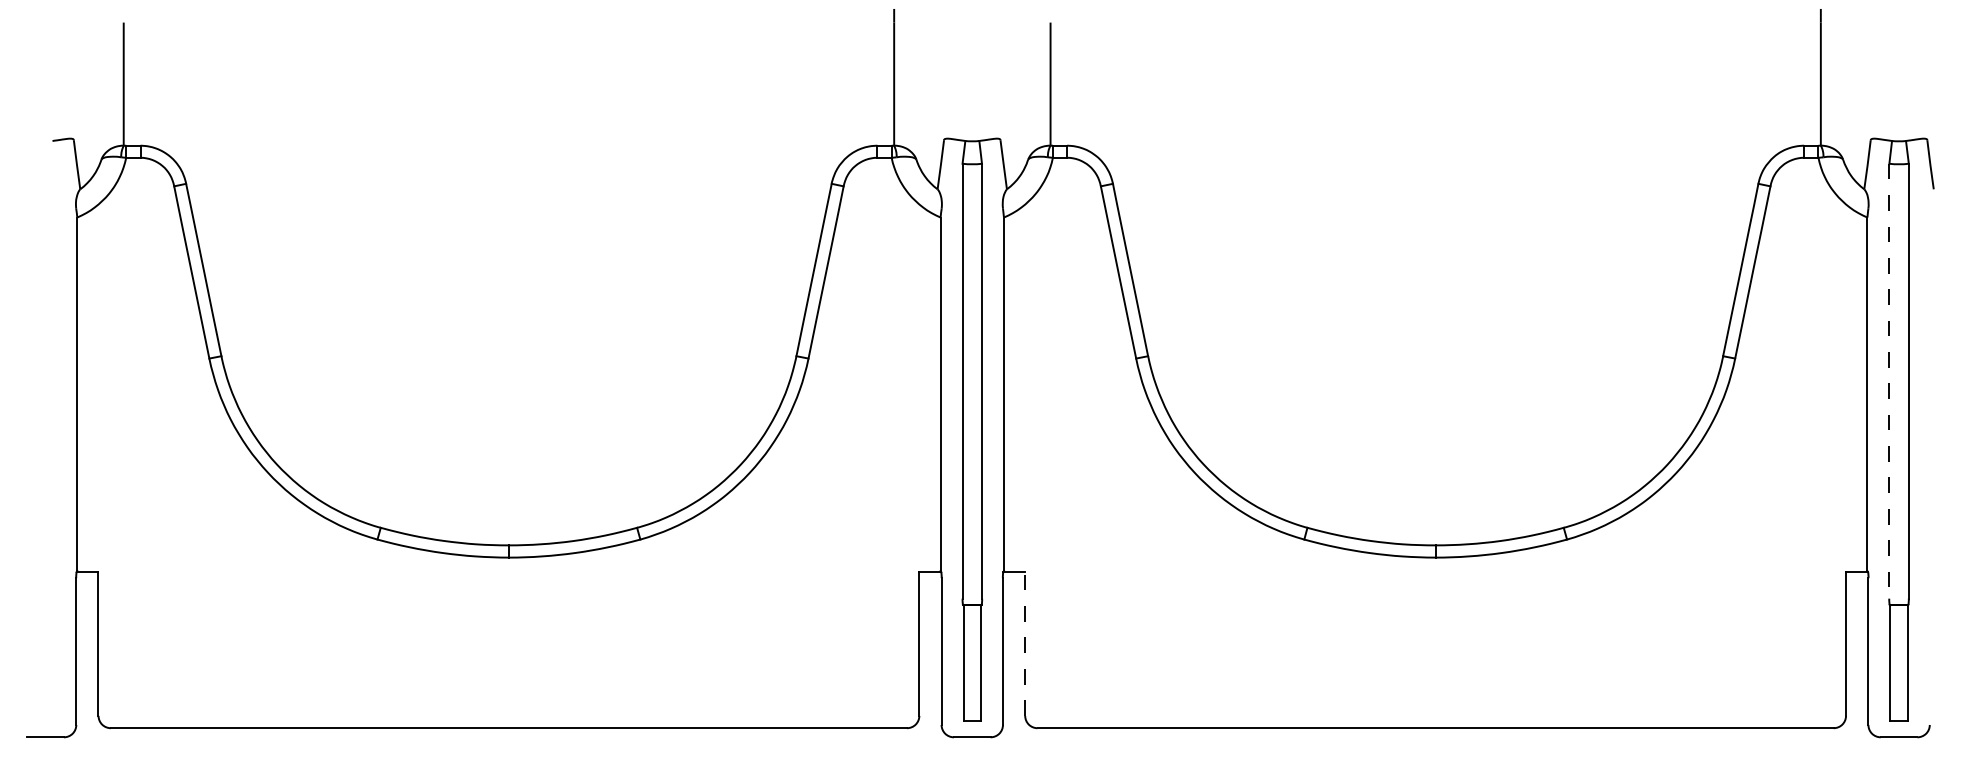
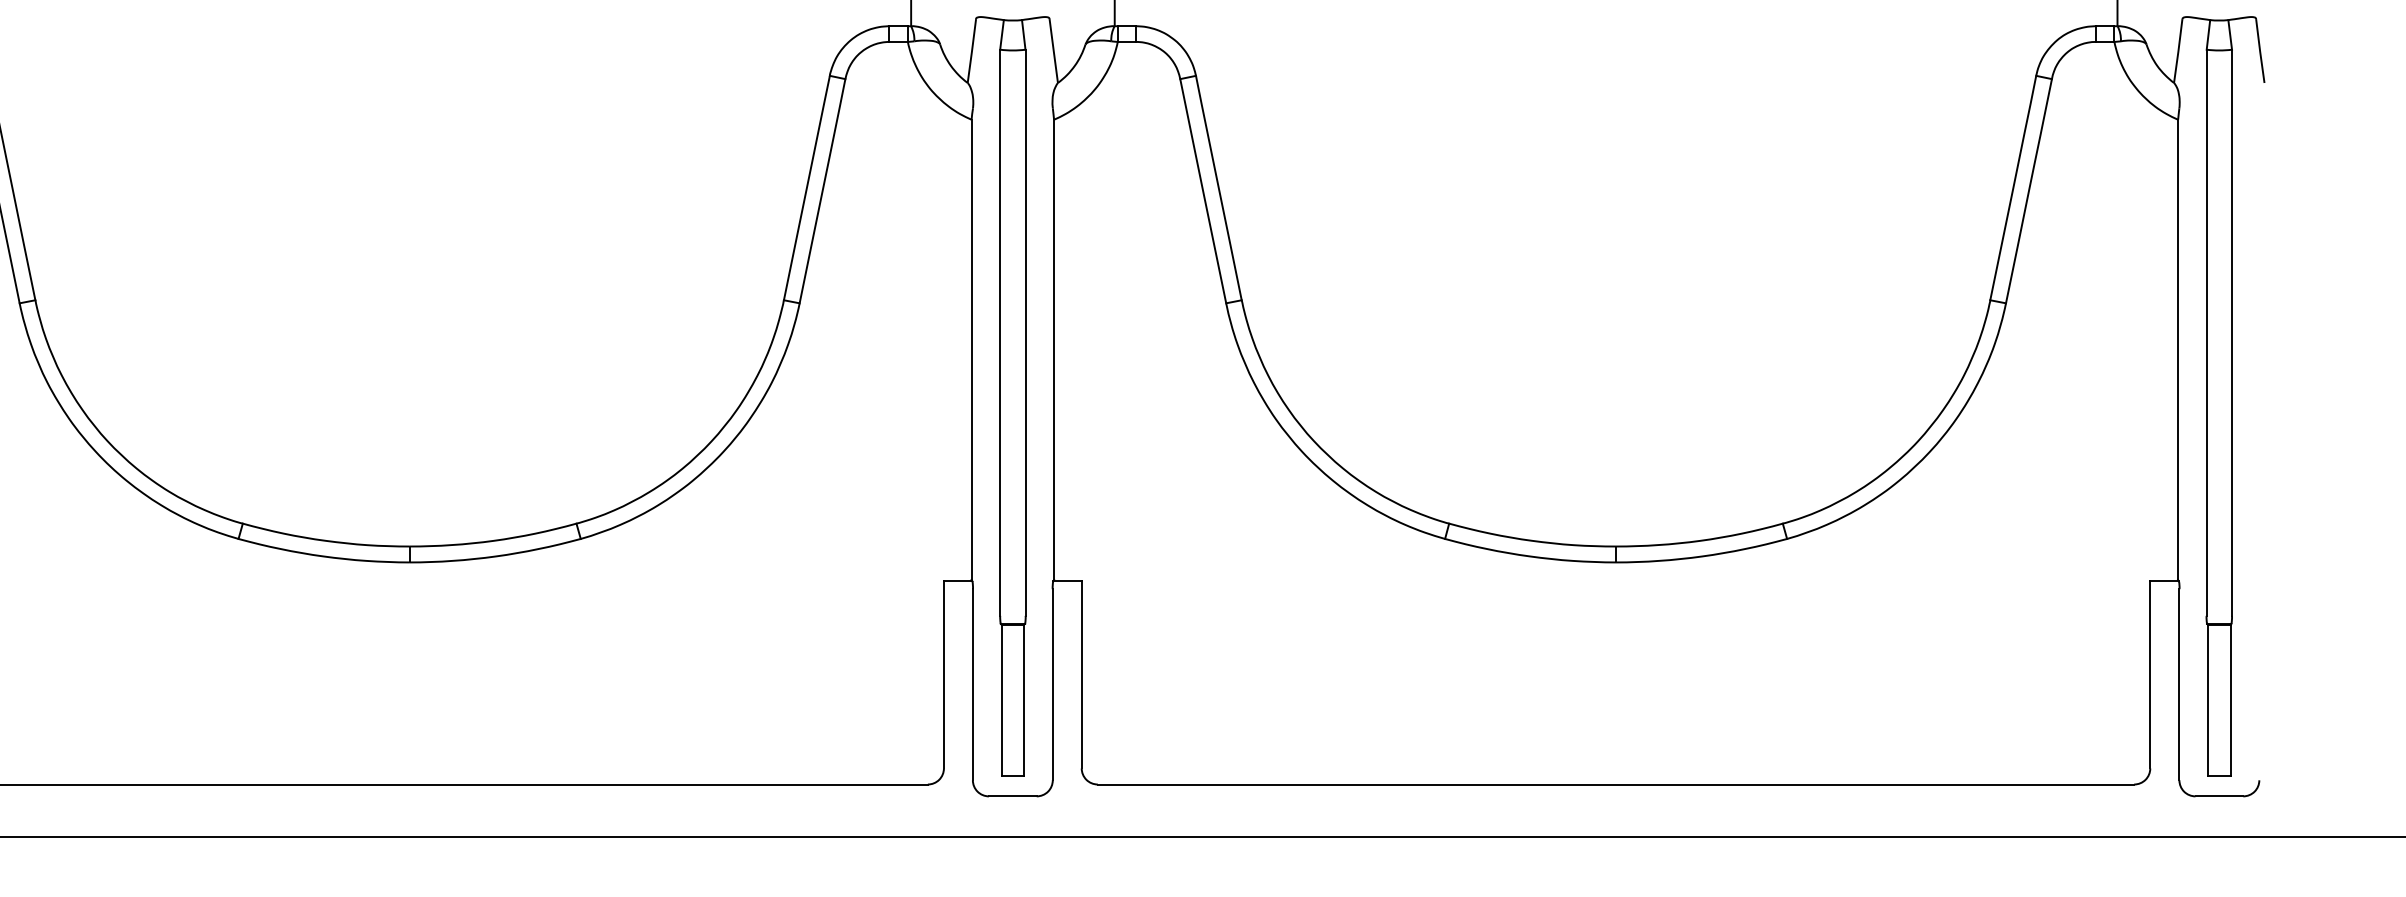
line: (1889, 381) -> (2206, 333), dashed -> solid
line: (1025, 643) -> (1082, 674), dashed -> solid

